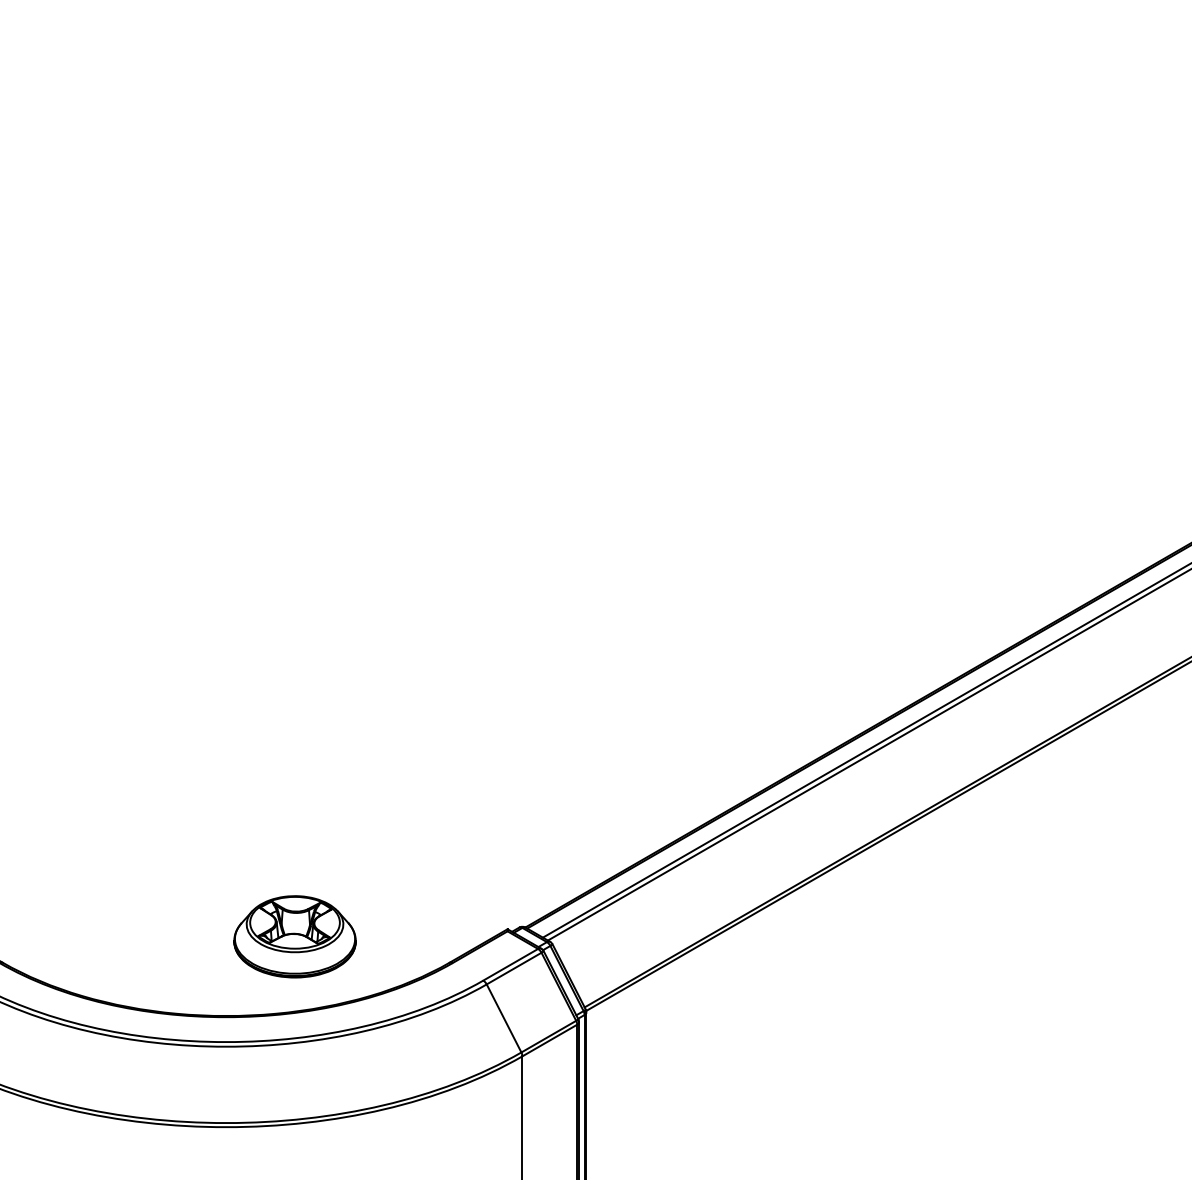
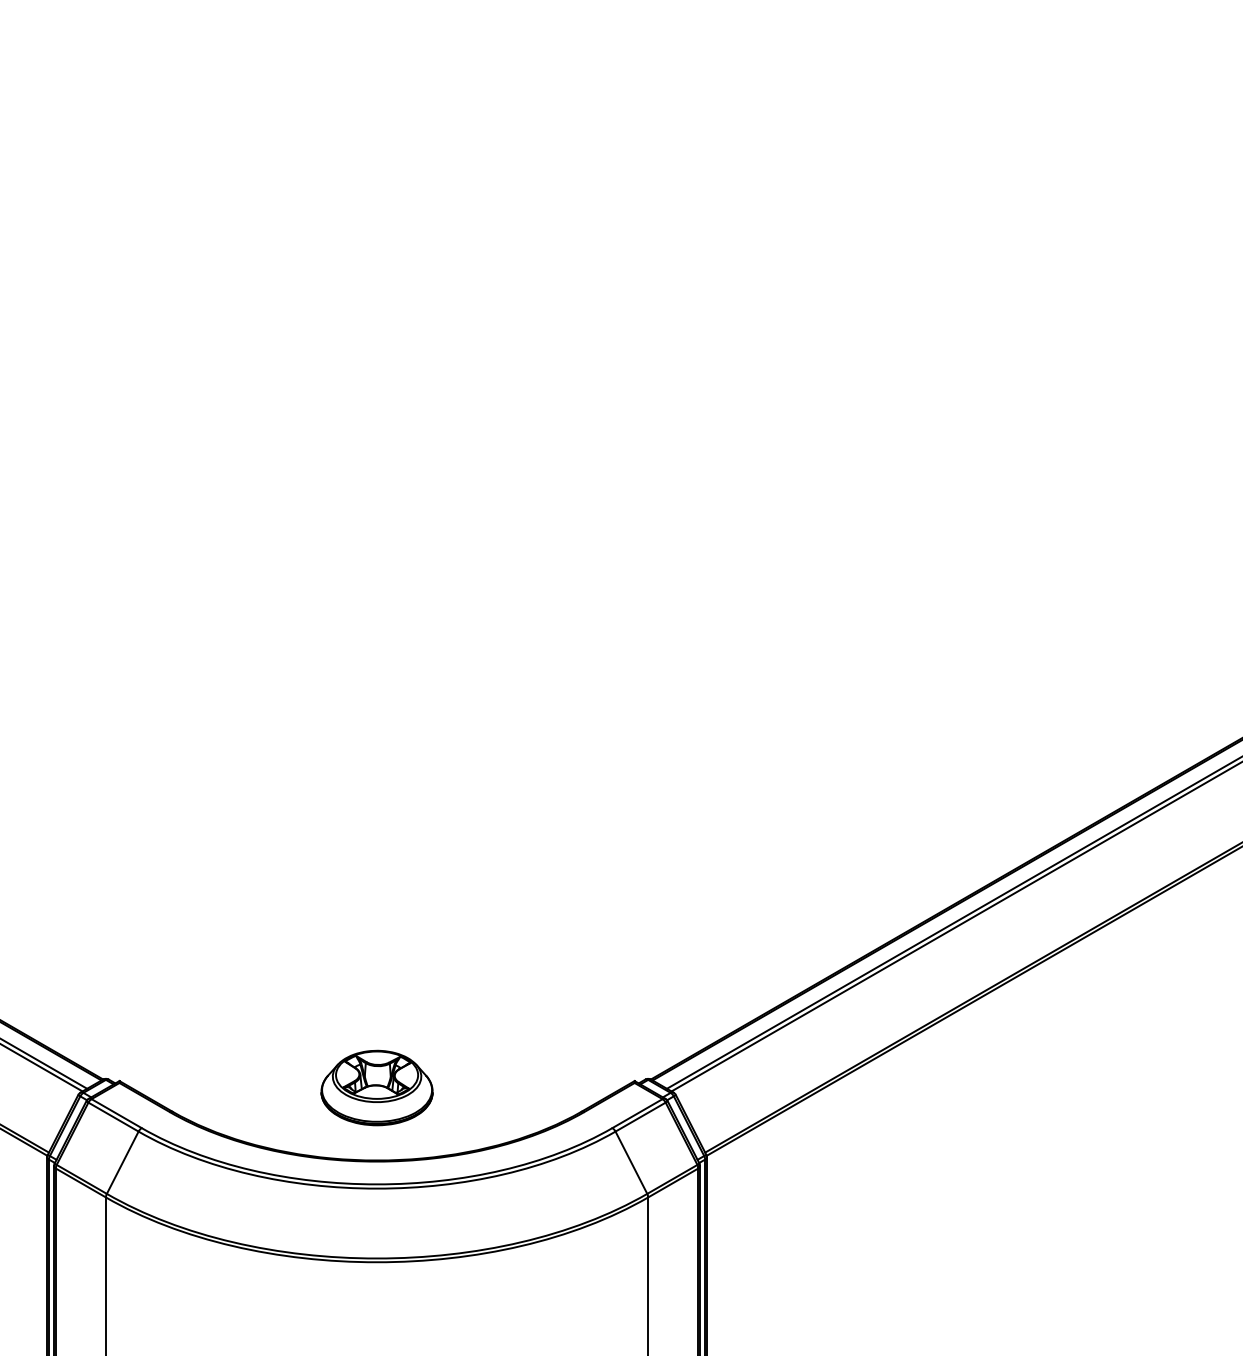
part: (294, 936) -> (376, 1087), moved

